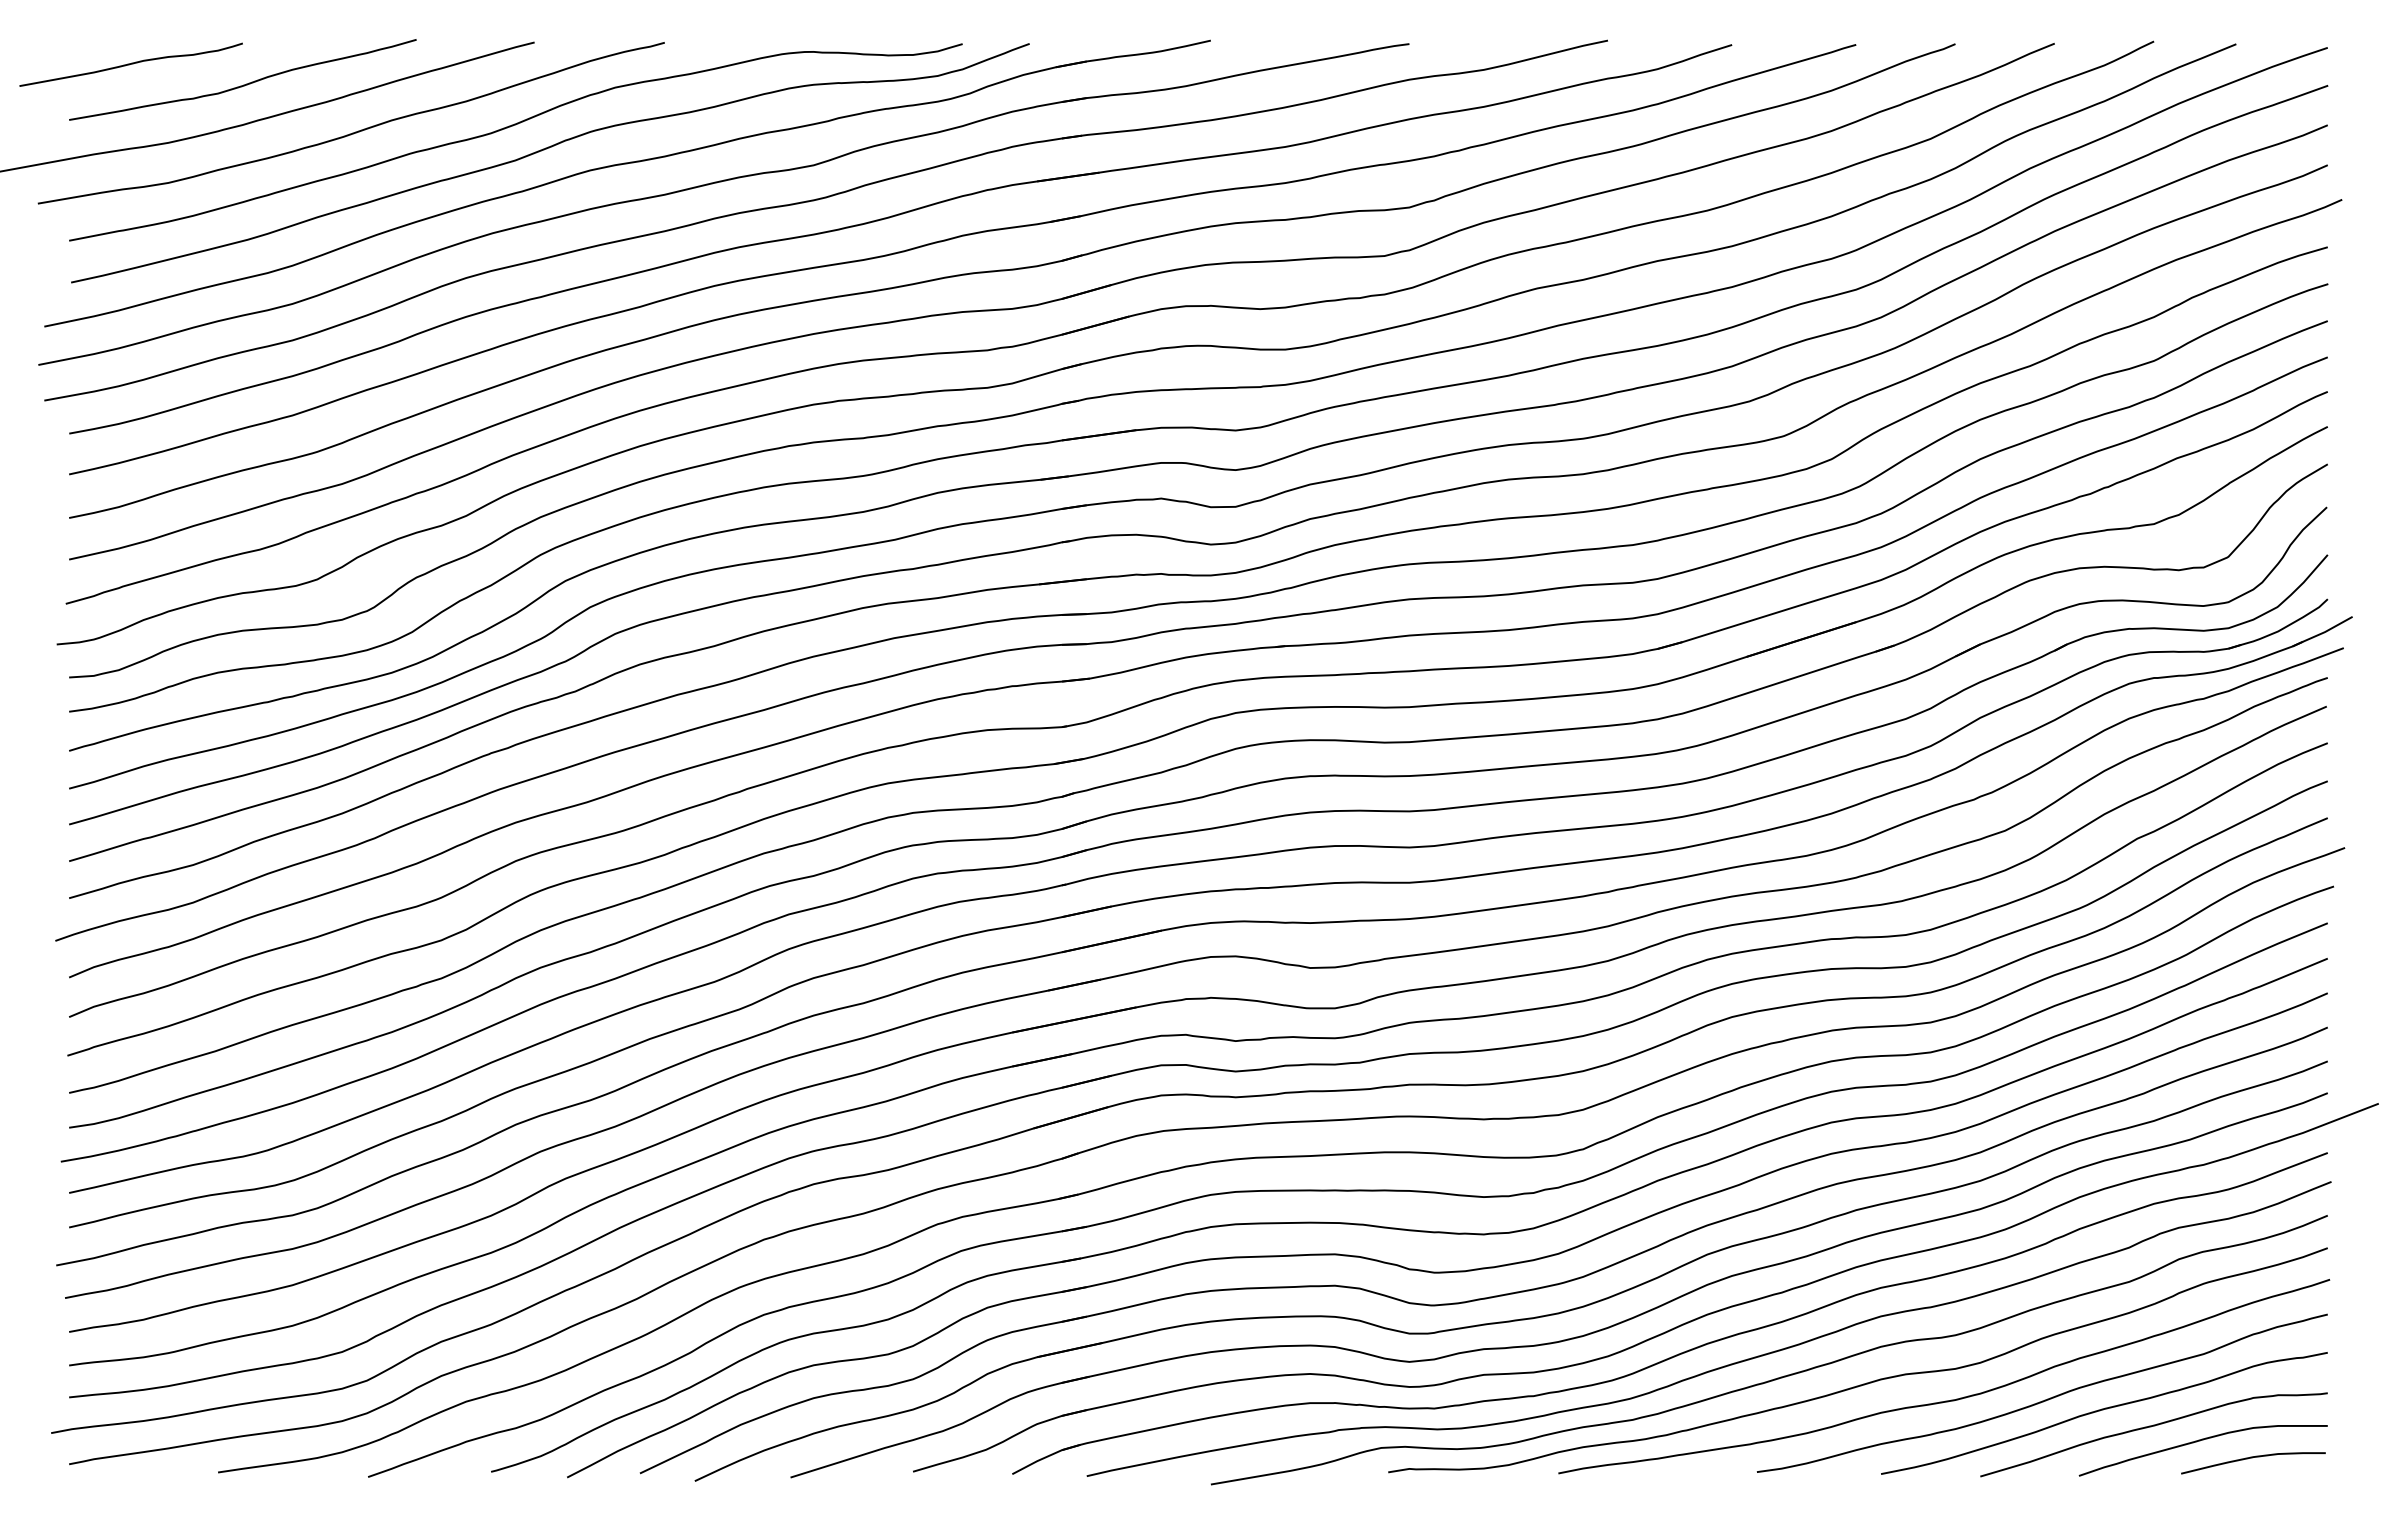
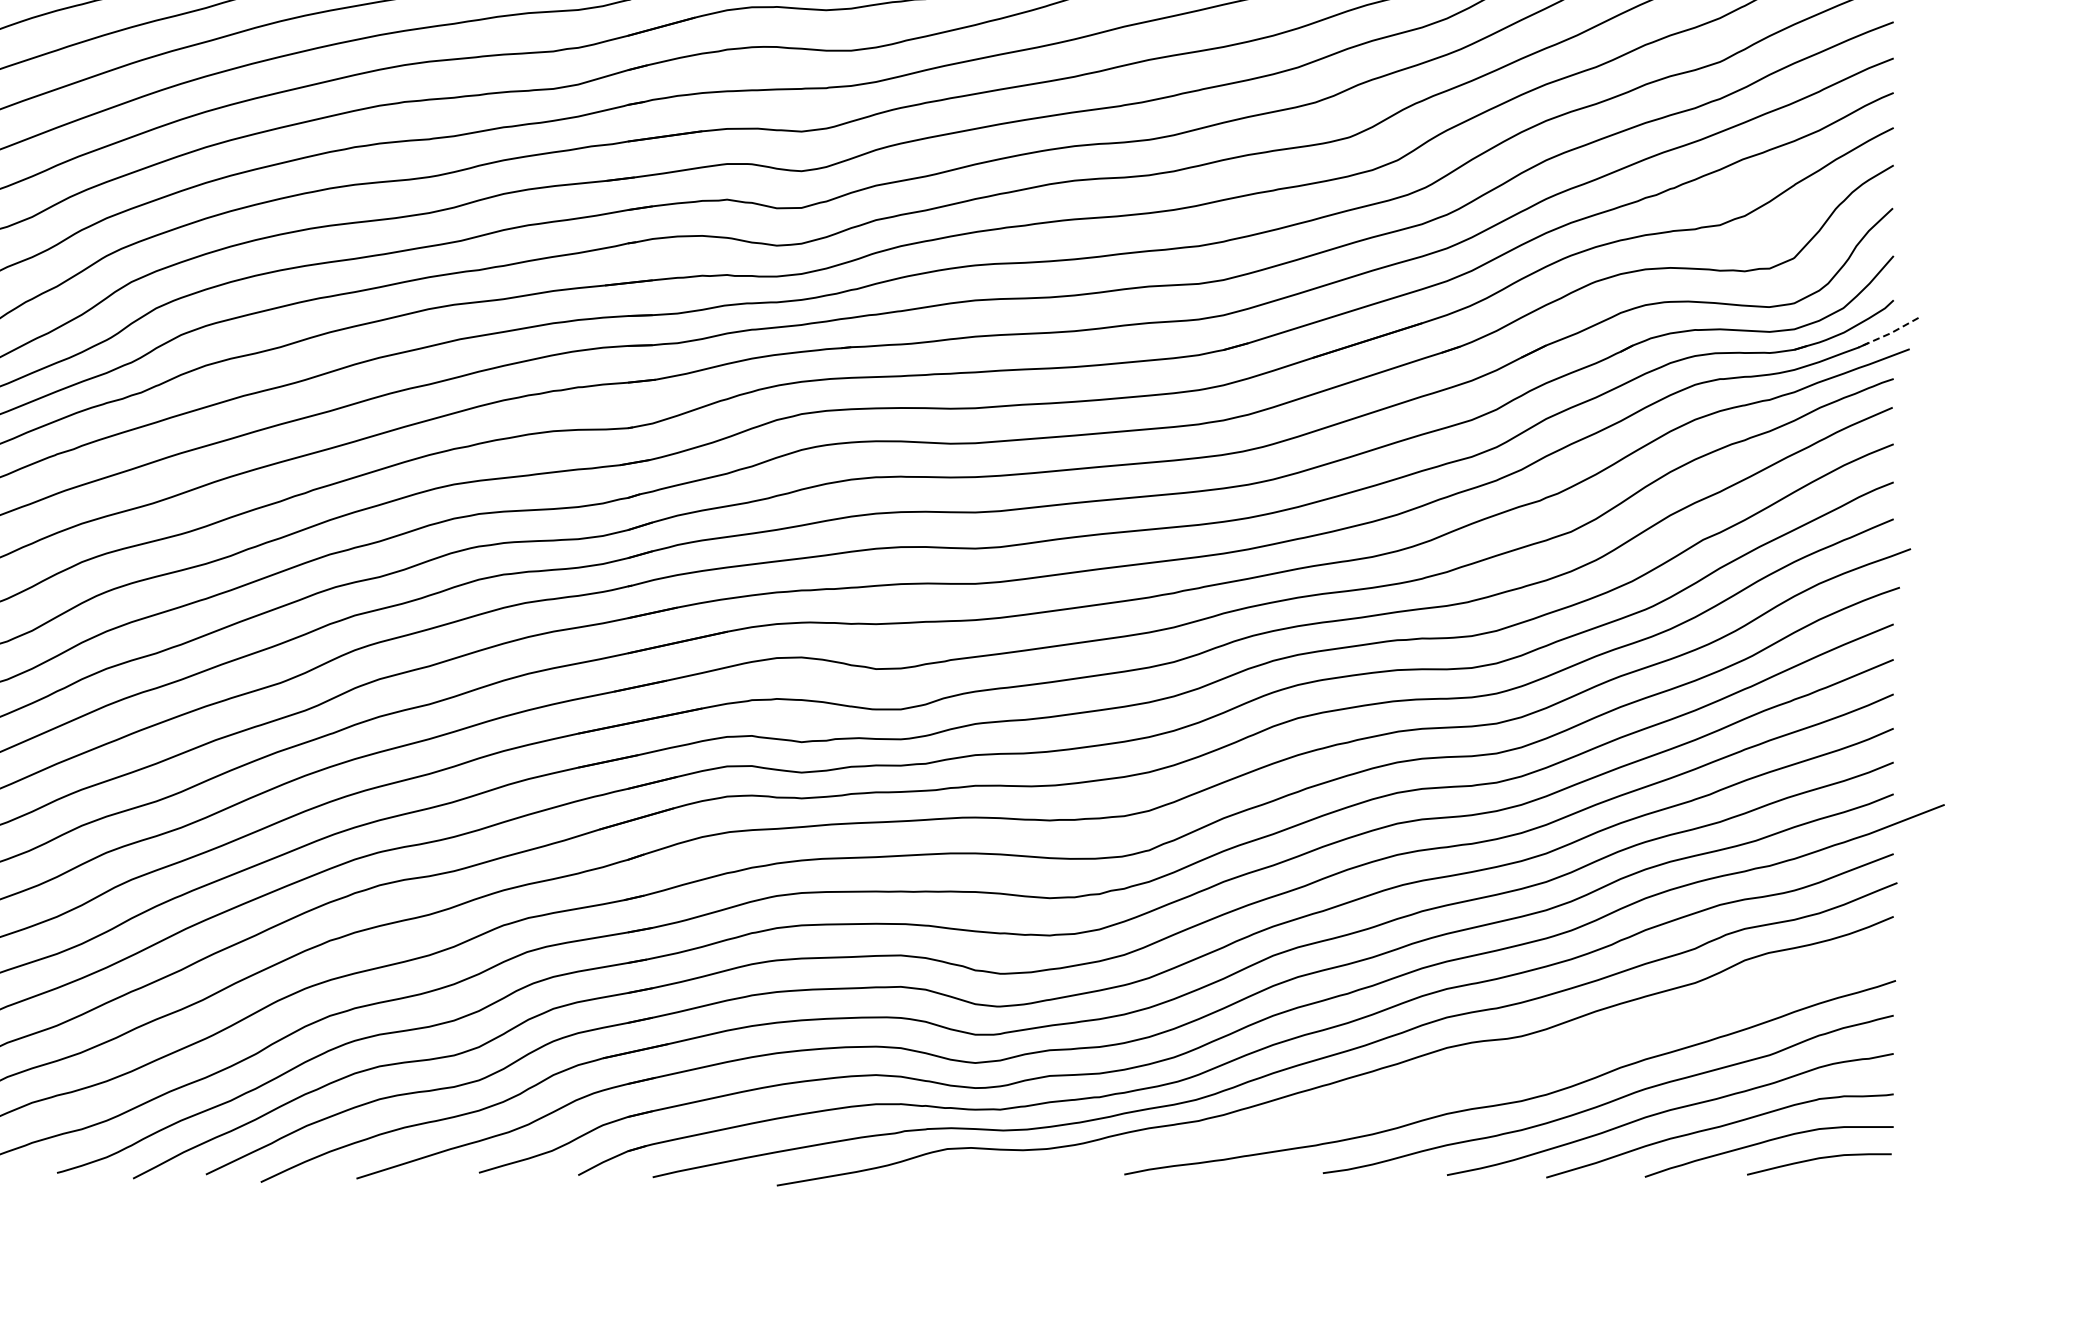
line: (2322, 633) -> (1888, 334), solid -> dashed
part: (1866, 1382) -> (1432, 1083), removed

